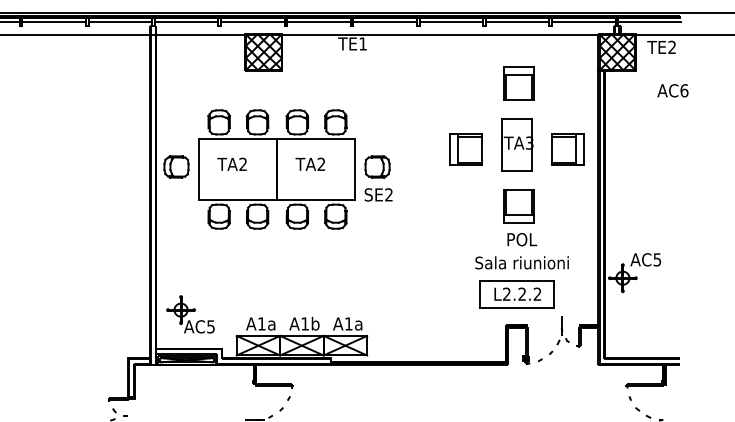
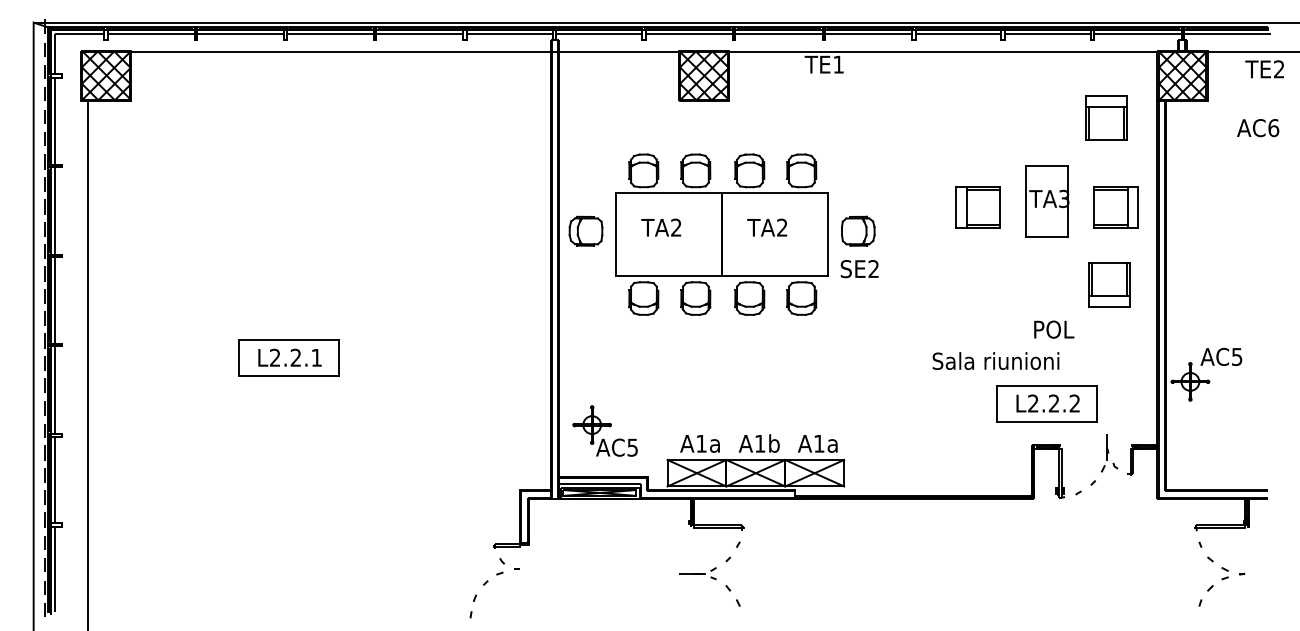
text: (661, 47) -> (1264, 69), moved
part: (518, 82) -> (1106, 117), moved
part: (518, 206) -> (1109, 284), moved
text: (521, 262) -> (995, 360), moved

